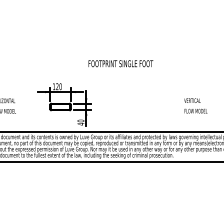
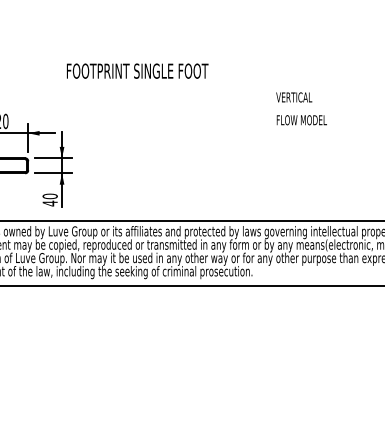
text: (195, 105) -> (300, 107), moved

